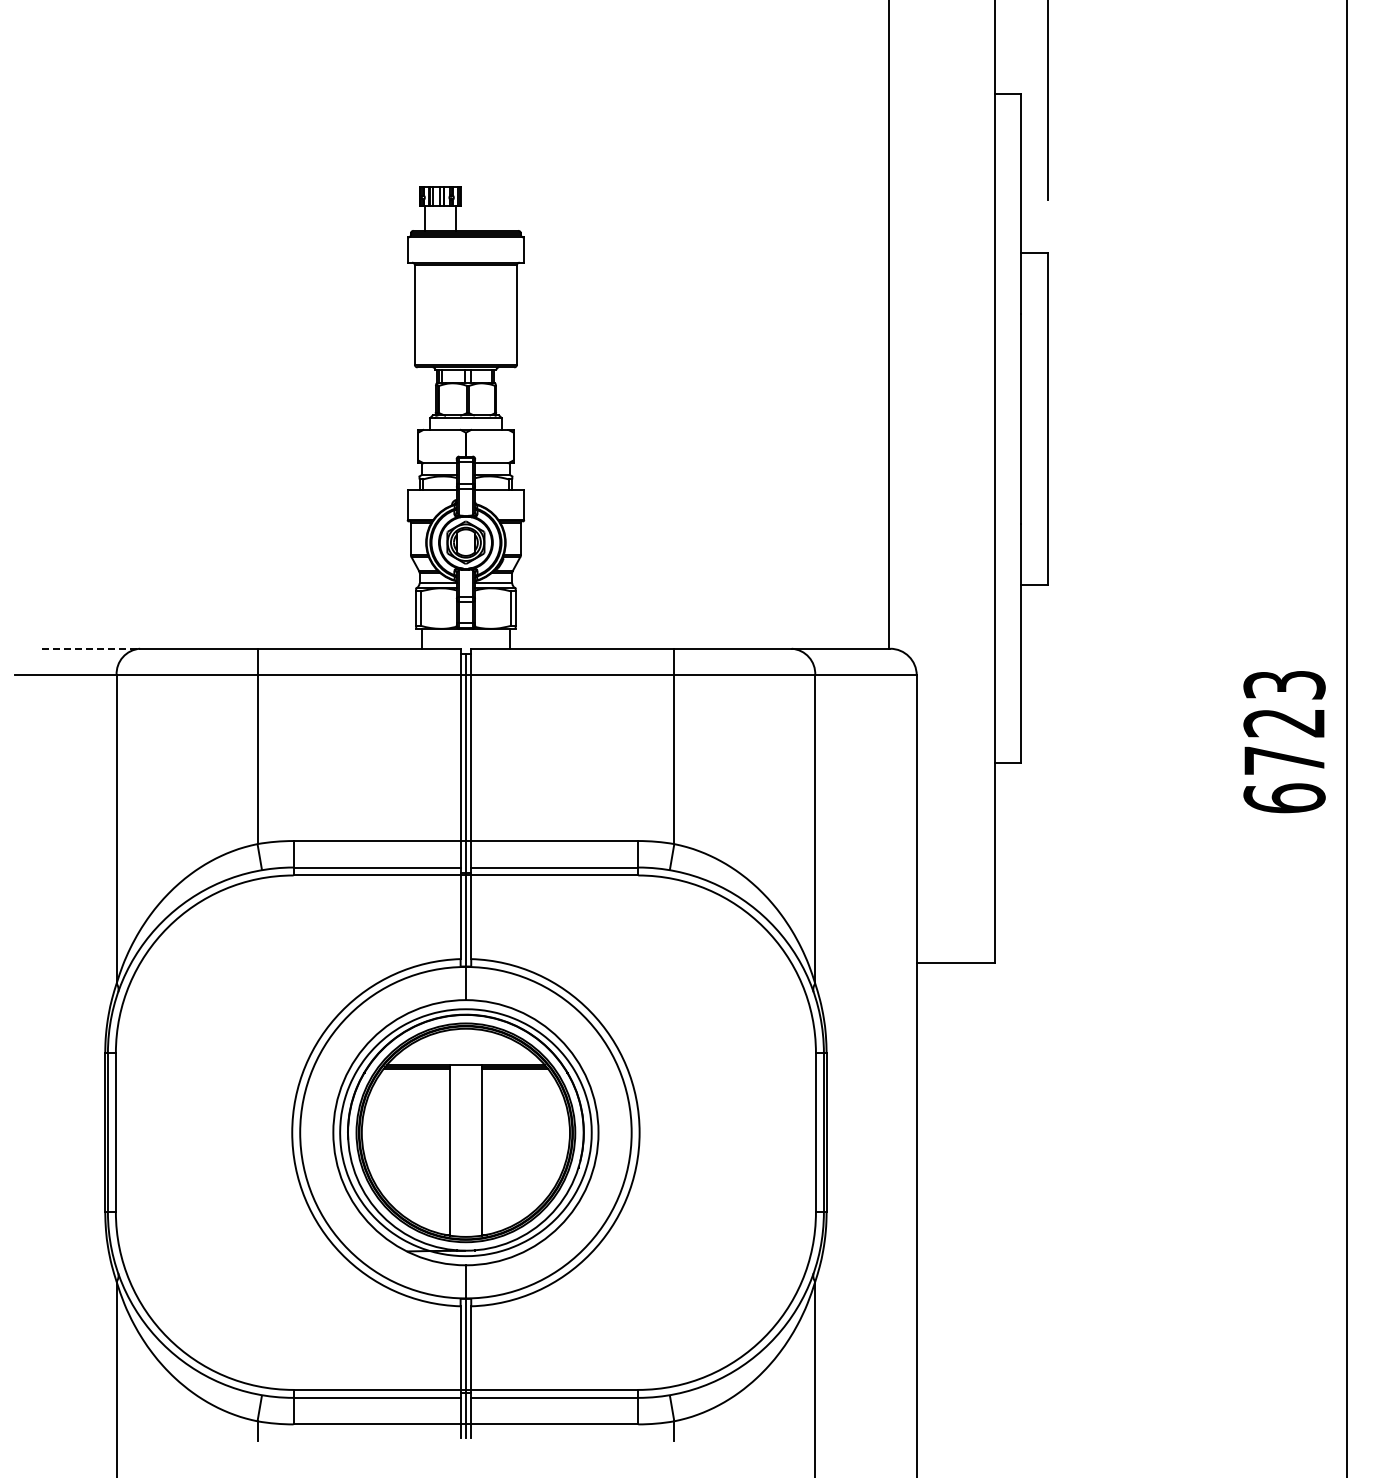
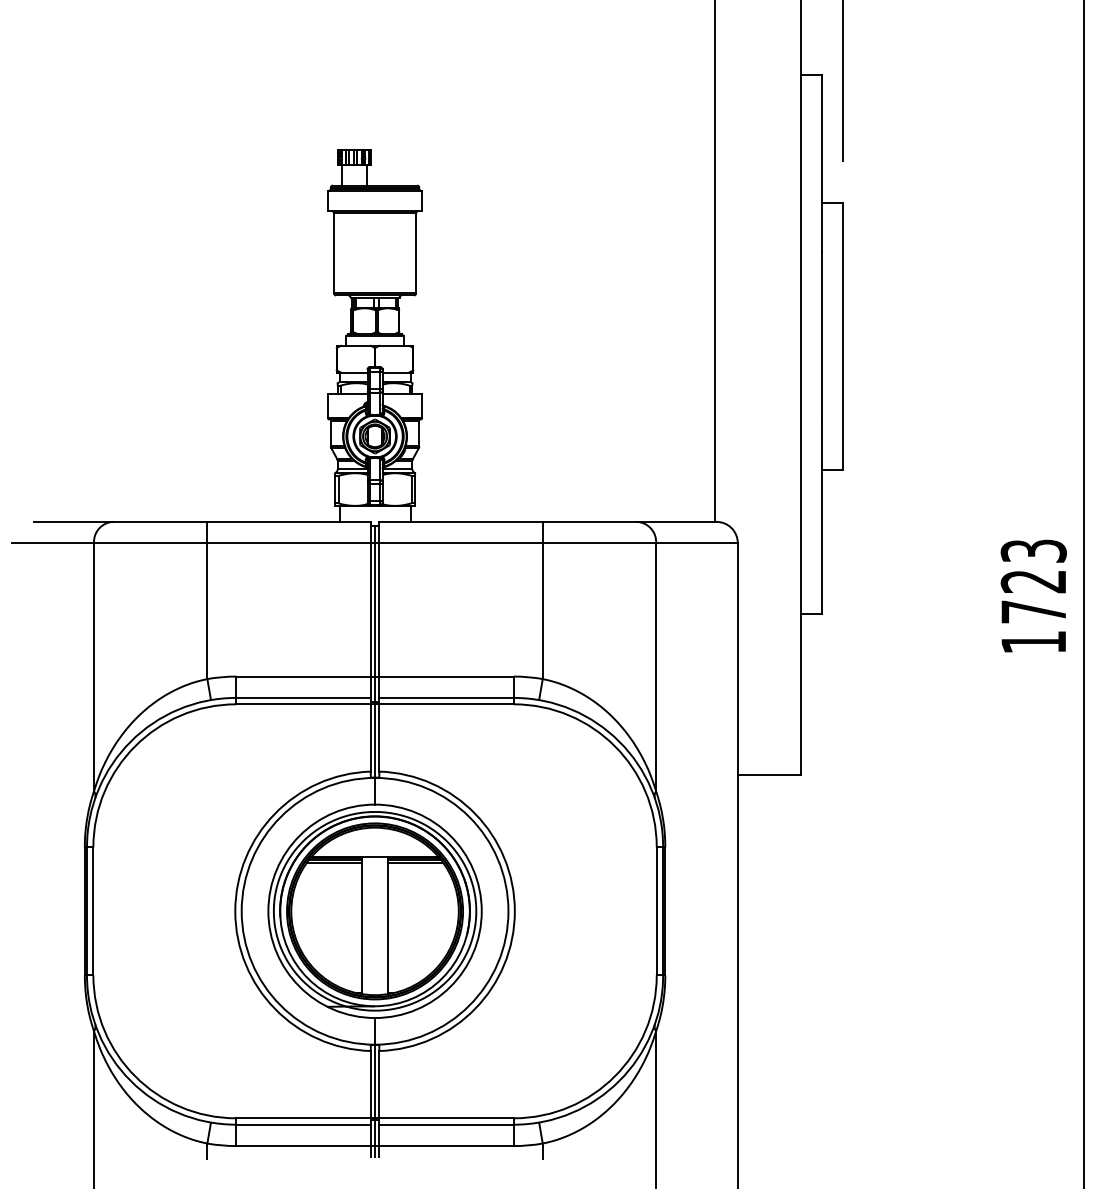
line: (91, 648) -> (73, 521), dashed -> solid
text: (1284, 798) -> (1033, 642), 6723 -> 1723
line: (415, 1072) -> (334, 862), added
line: (515, 1072) -> (414, 862), added

